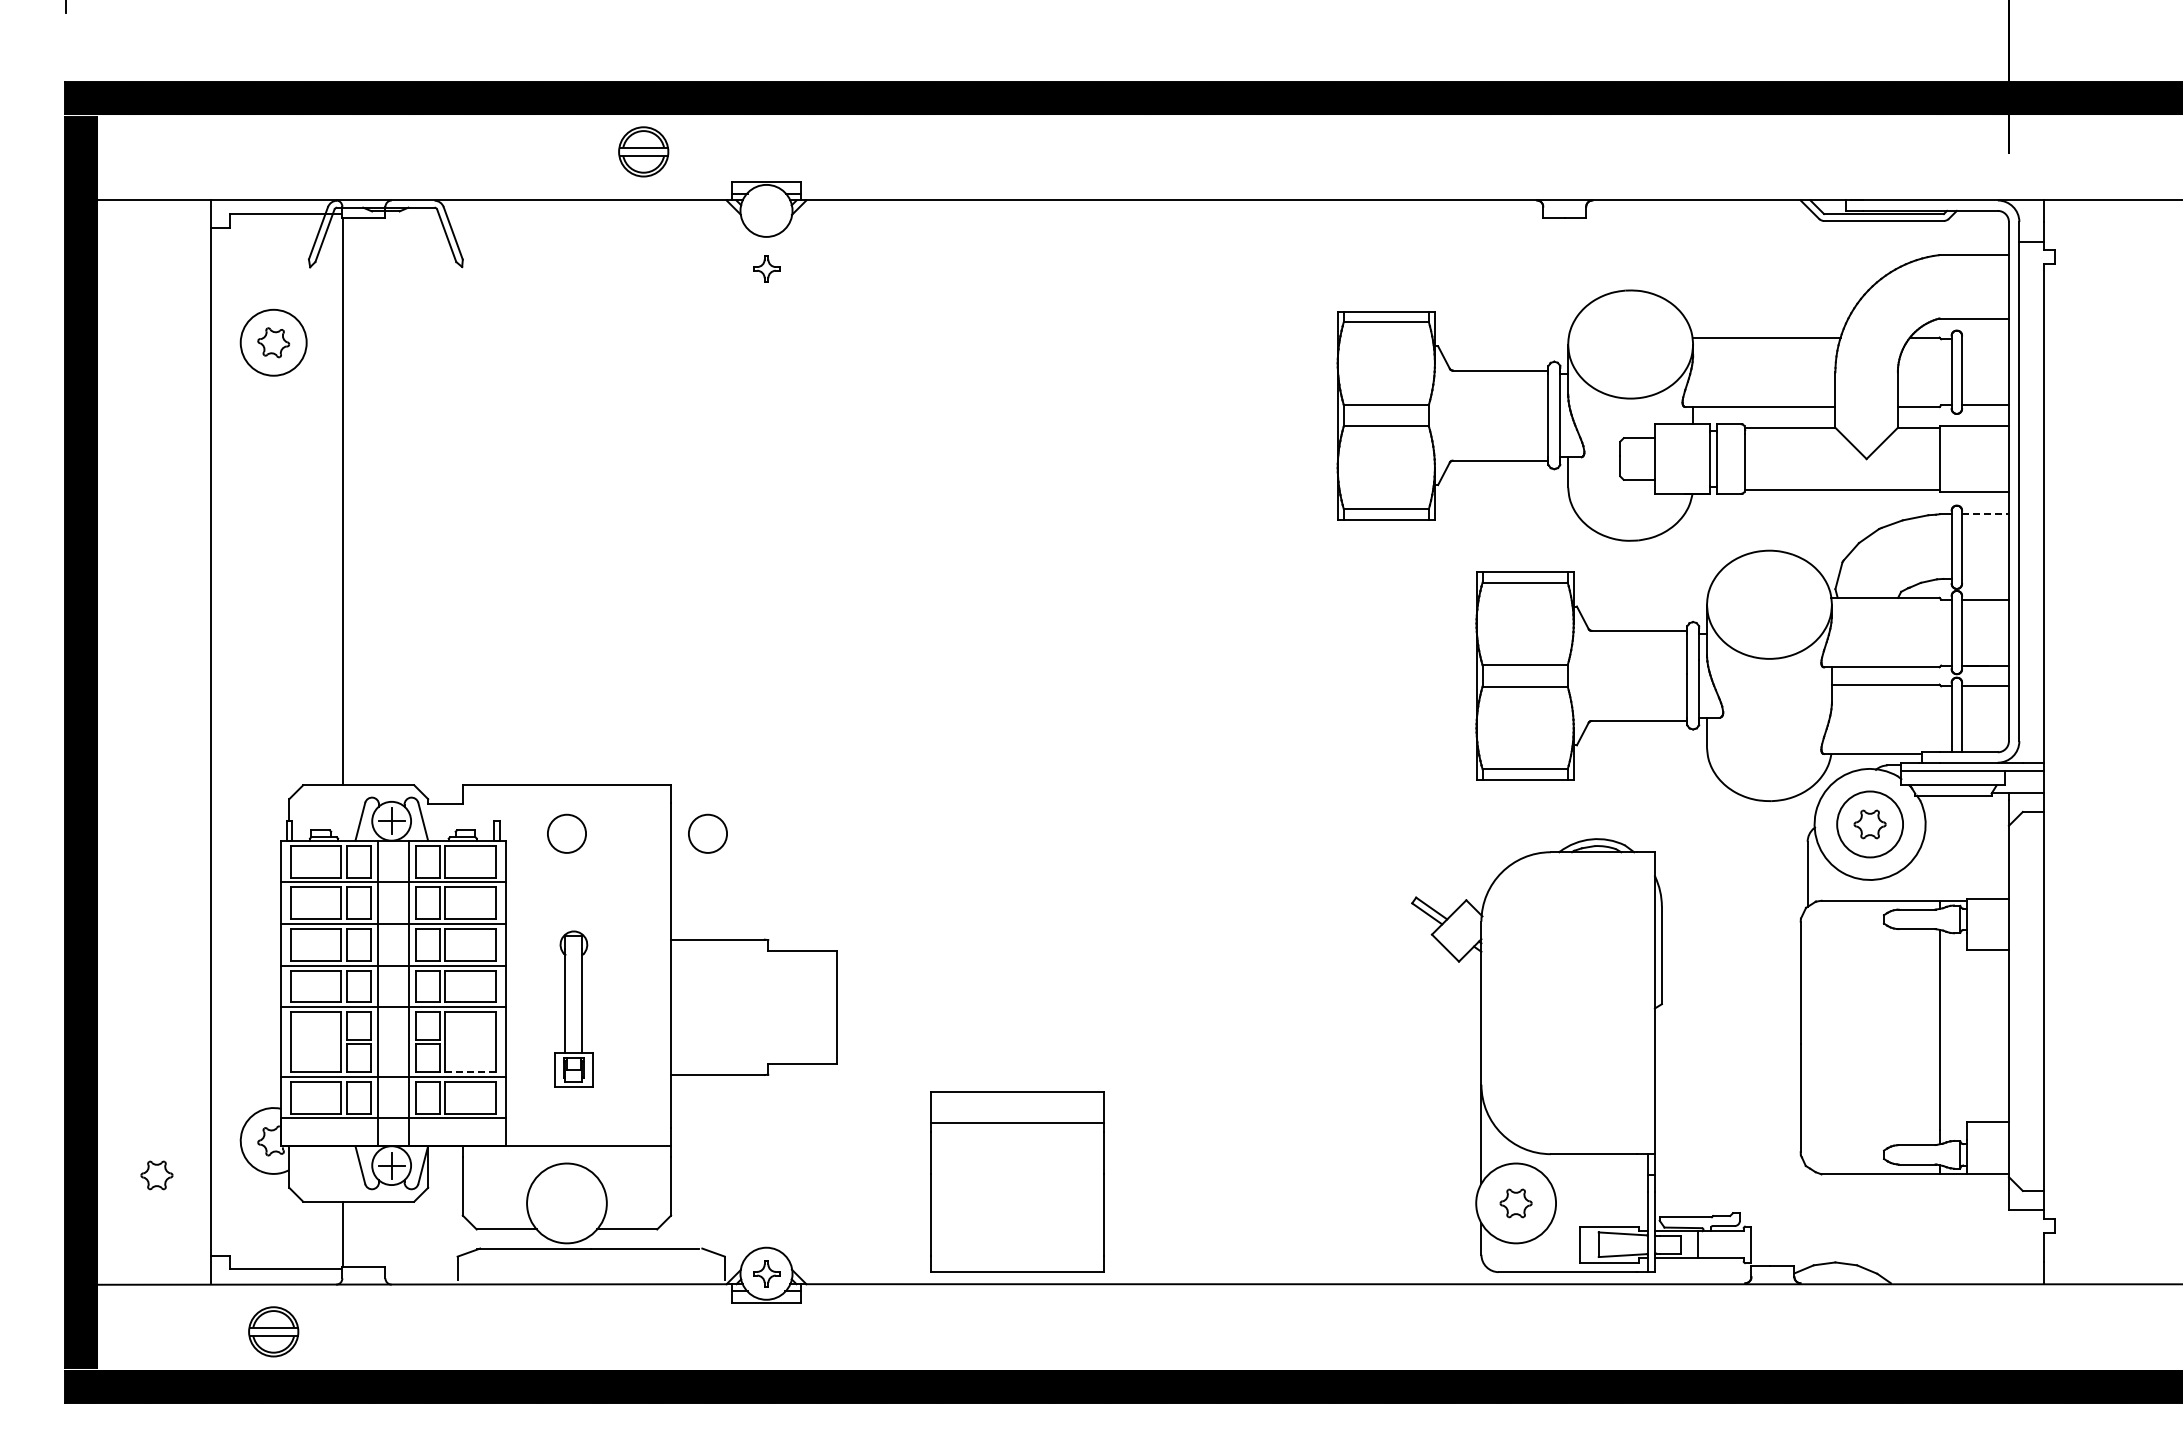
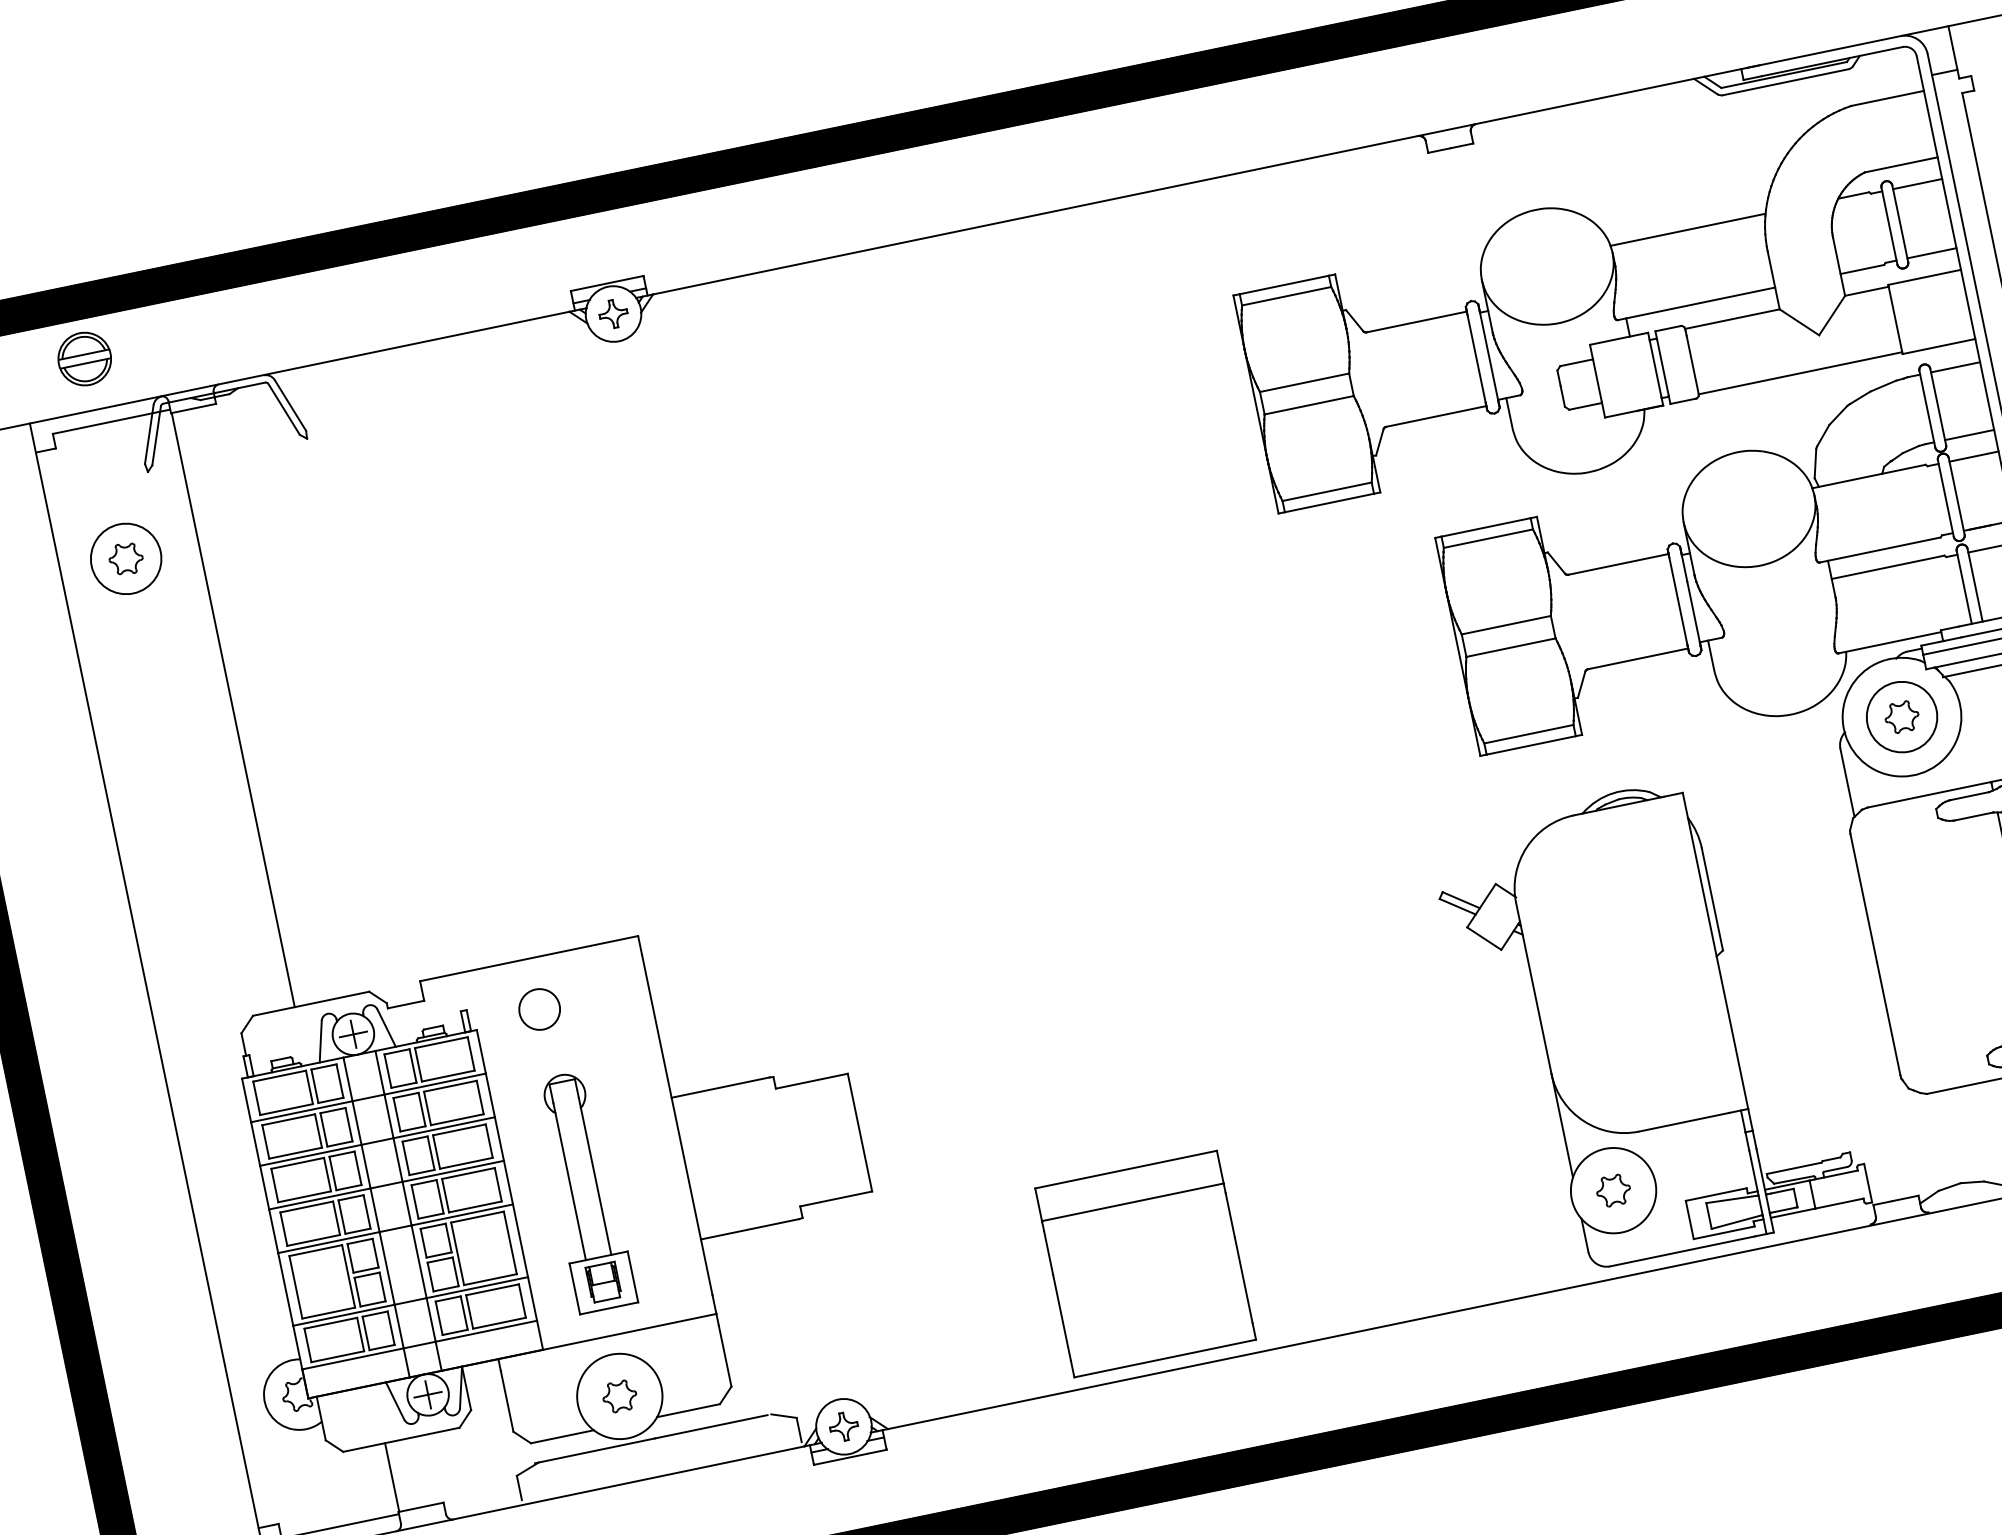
part: (643, 151) -> (84, 358), moved
part: (766, 268) -> (613, 313), moved
line: (1985, 339) -> (1917, 184), added
line: (1986, 514) -> (1956, 367), dashed -> solid
line: (1985, 578) -> (1969, 434), added
circle: (707, 833) -> (686, 978), removed
part: (573, 1009) -> (584, 1191), size x1.43
line: (471, 1071) -> (491, 1279), dashed -> solid
part: (156, 1175) -> (619, 1396), moved
part: (1017, 1181) -> (1145, 1263), moved

